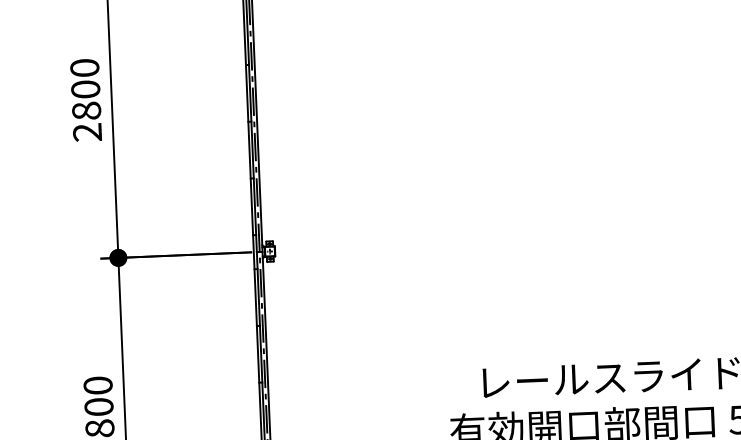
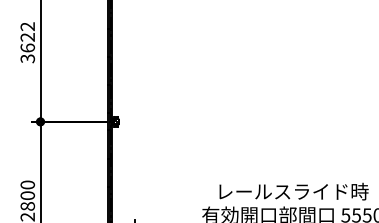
text: (85, 99) -> (27, 42), 2800 -> 3622

